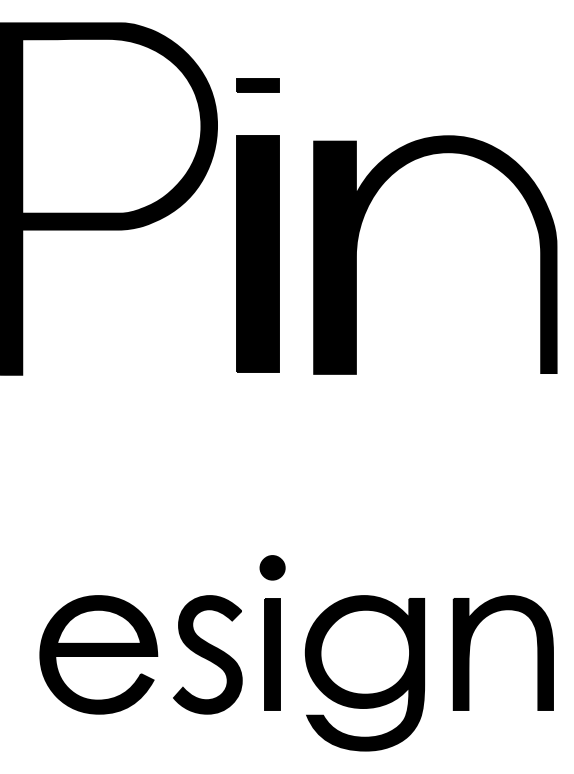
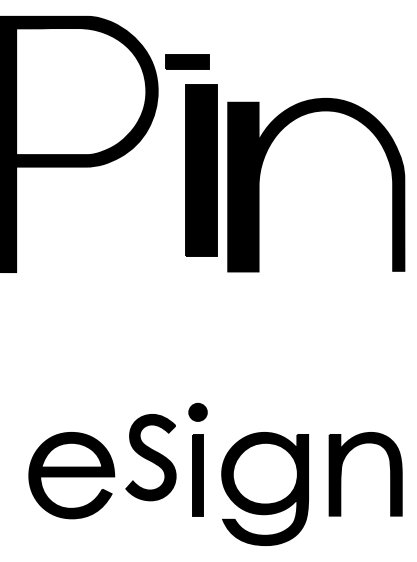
part: (258, 84) -> (187, 61), size x1.4
part: (258, 254) -> (201, 170), moved
part: (207, 654) -> (150, 457), moved

